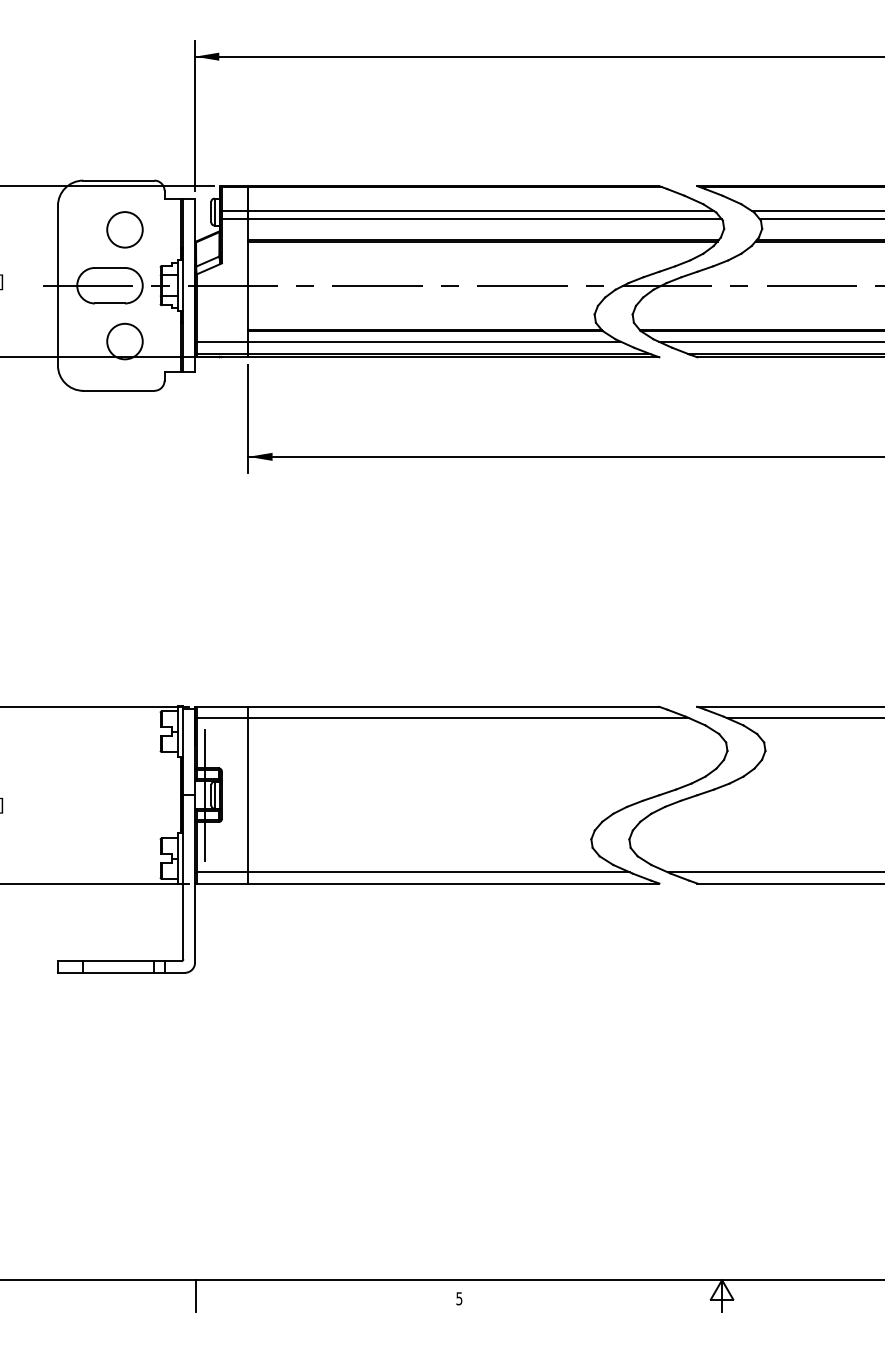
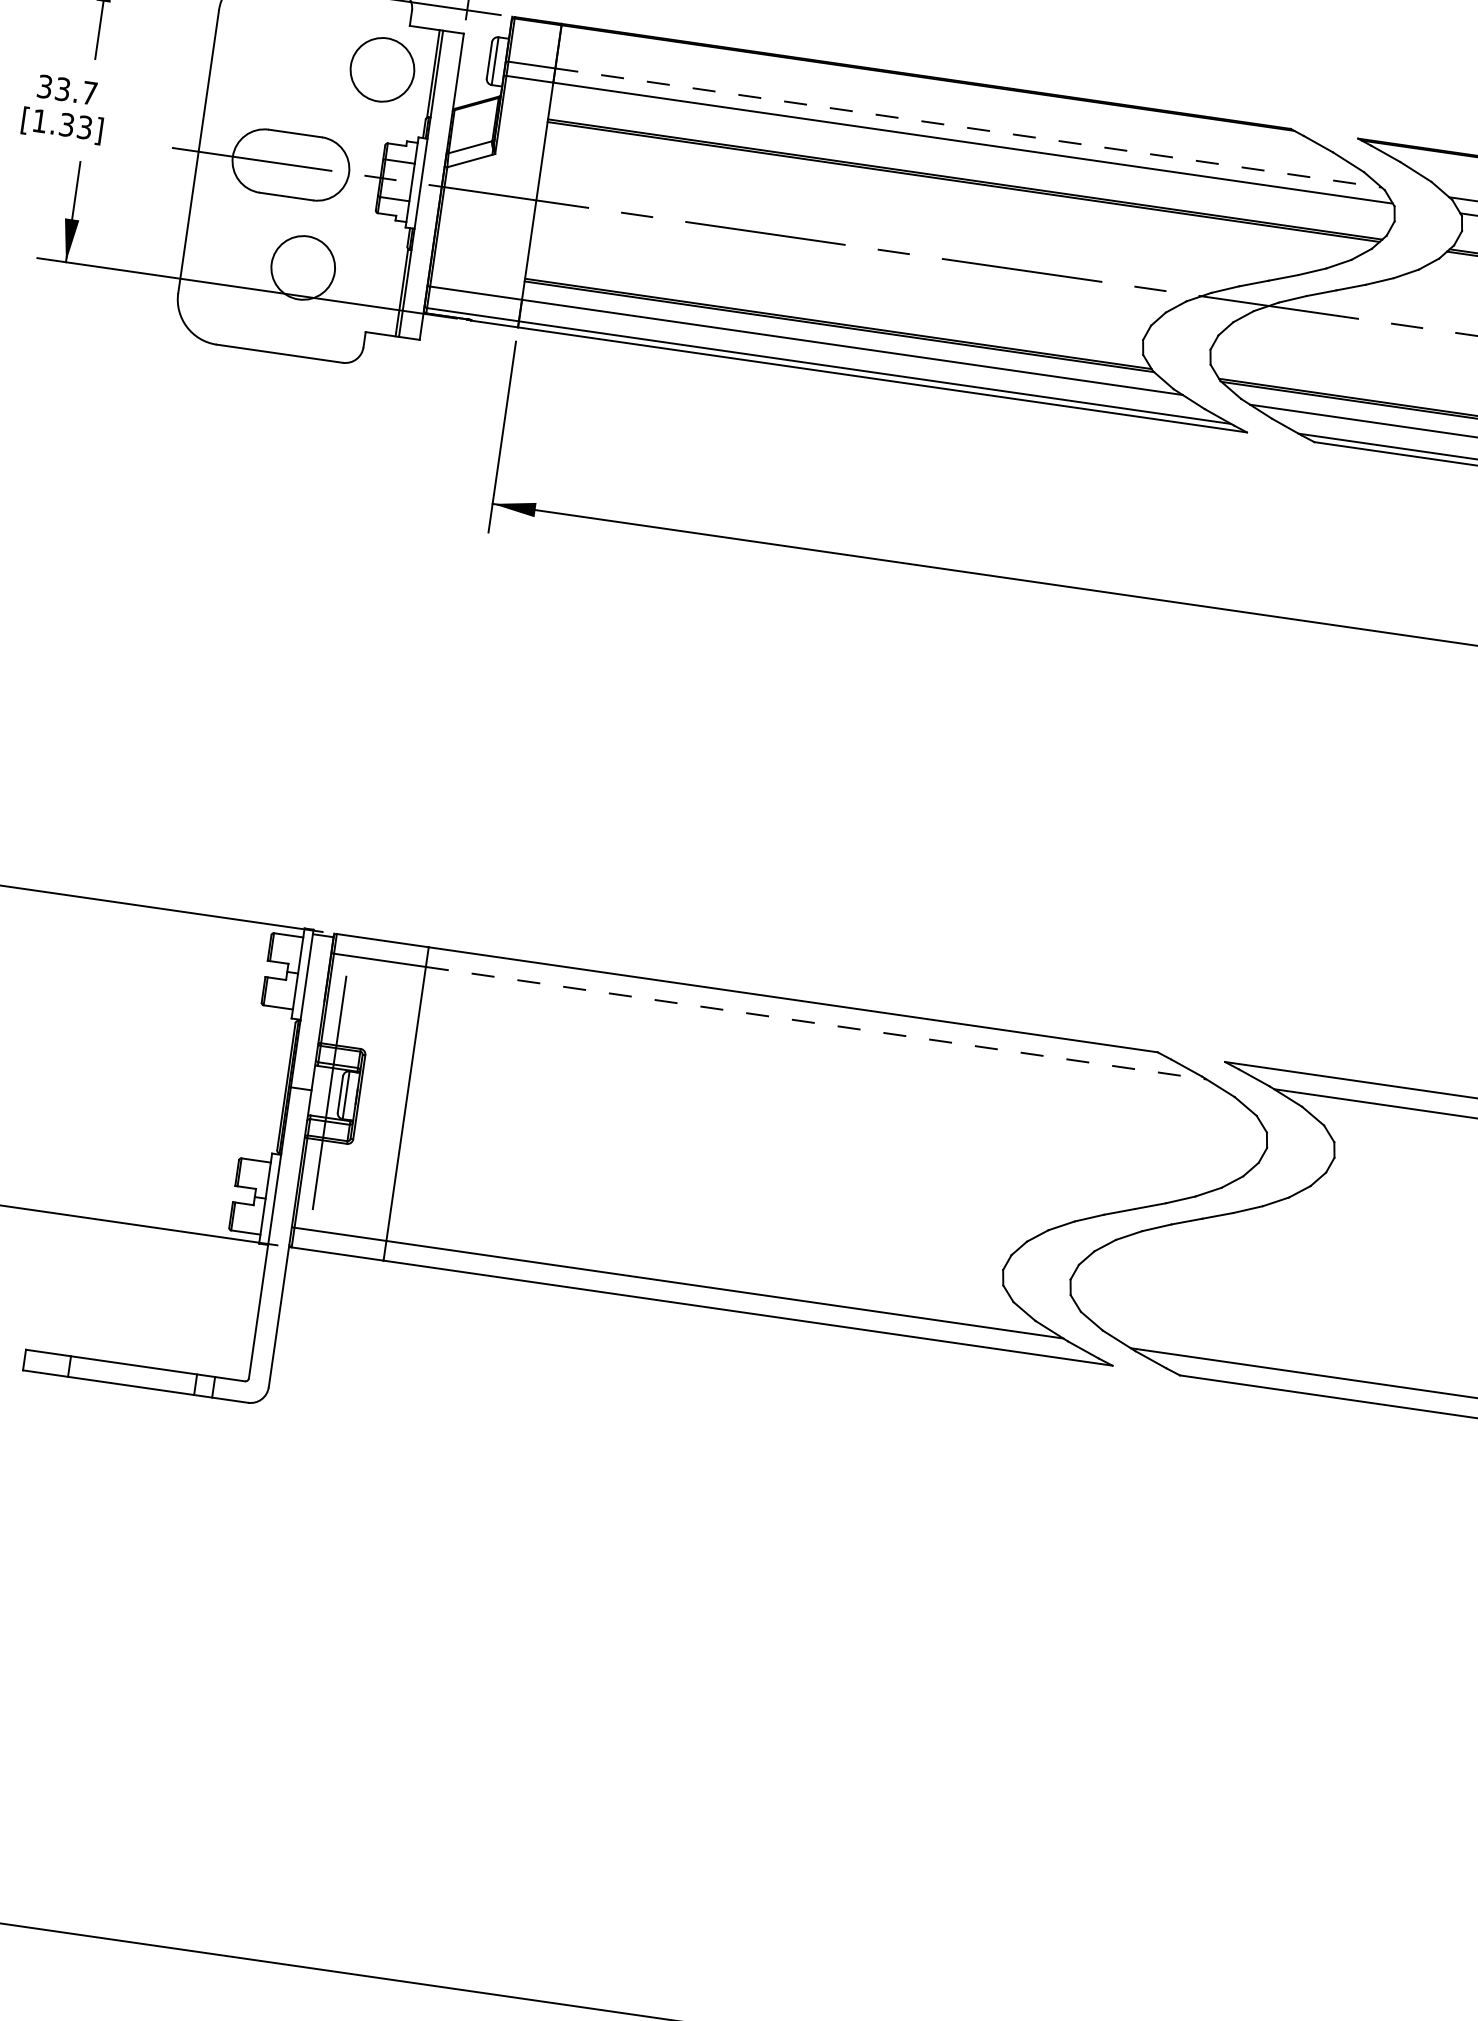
line: (481, 211) -> (968, 128), solid -> dashed
circle: (124, 229) -> (381, 69), moved
line: (469, 717) -> (818, 1022), solid -> dashed
line: (196, 1296) -> (186, 1979), removed

